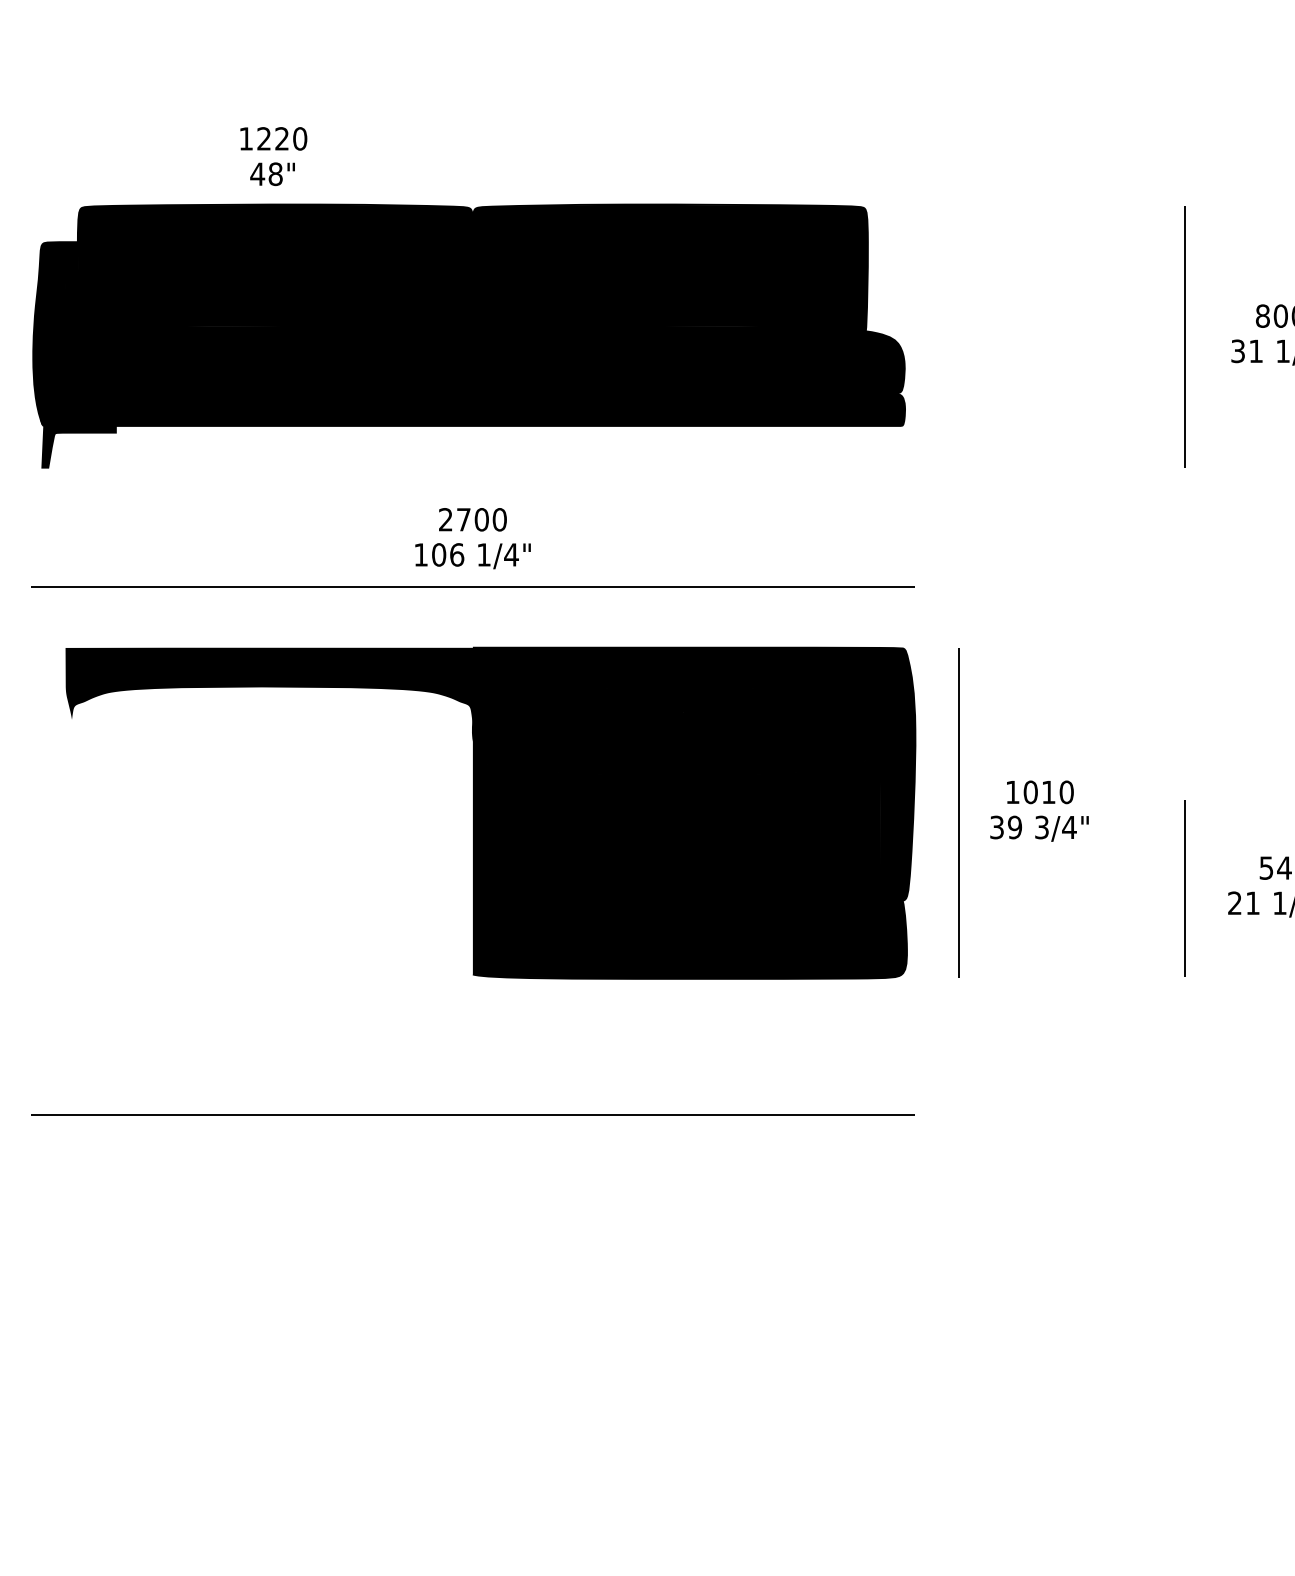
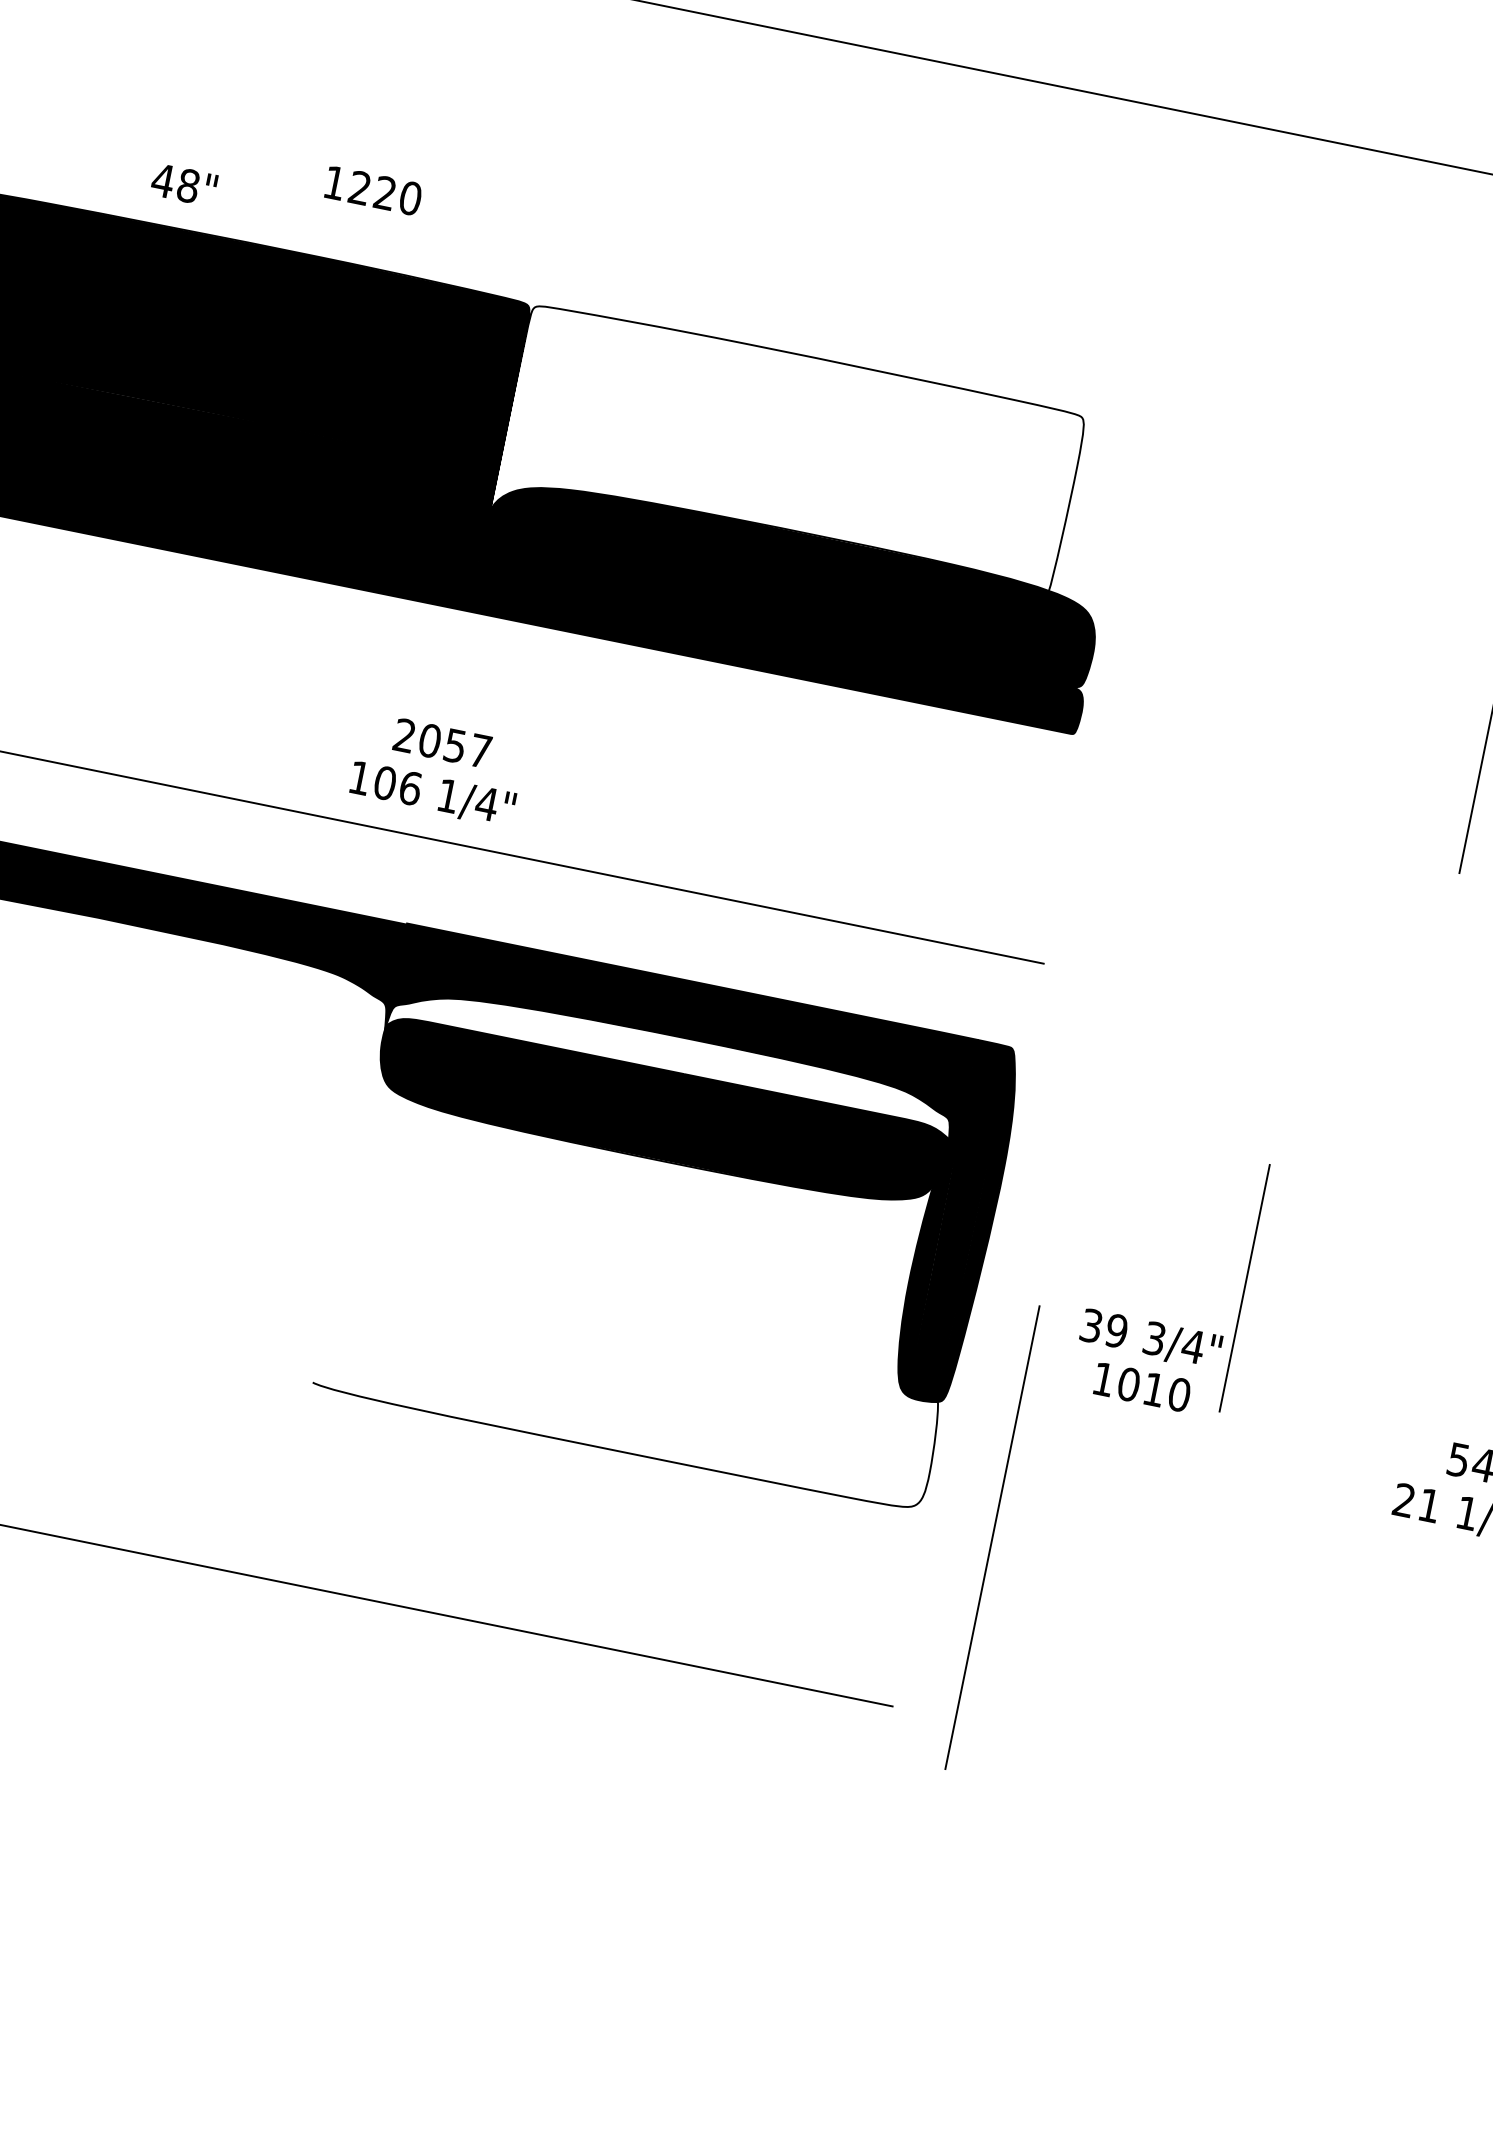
text: (273, 138) -> (373, 190), moved
text: (272, 174) -> (183, 185), moved
fill: (669, 282) -> (786, 466), removed
text: (481, 519) -> (454, 745), 2700 -> 2057
fill: (673, 703) -> (672, 1059), removed
text: (1040, 792) -> (1142, 1387), moved
line: (958, 812) -> (992, 1536), moved
fill: (689, 854) -> (651, 1275), removed
line: (1184, 888) -> (1243, 1287), moved

